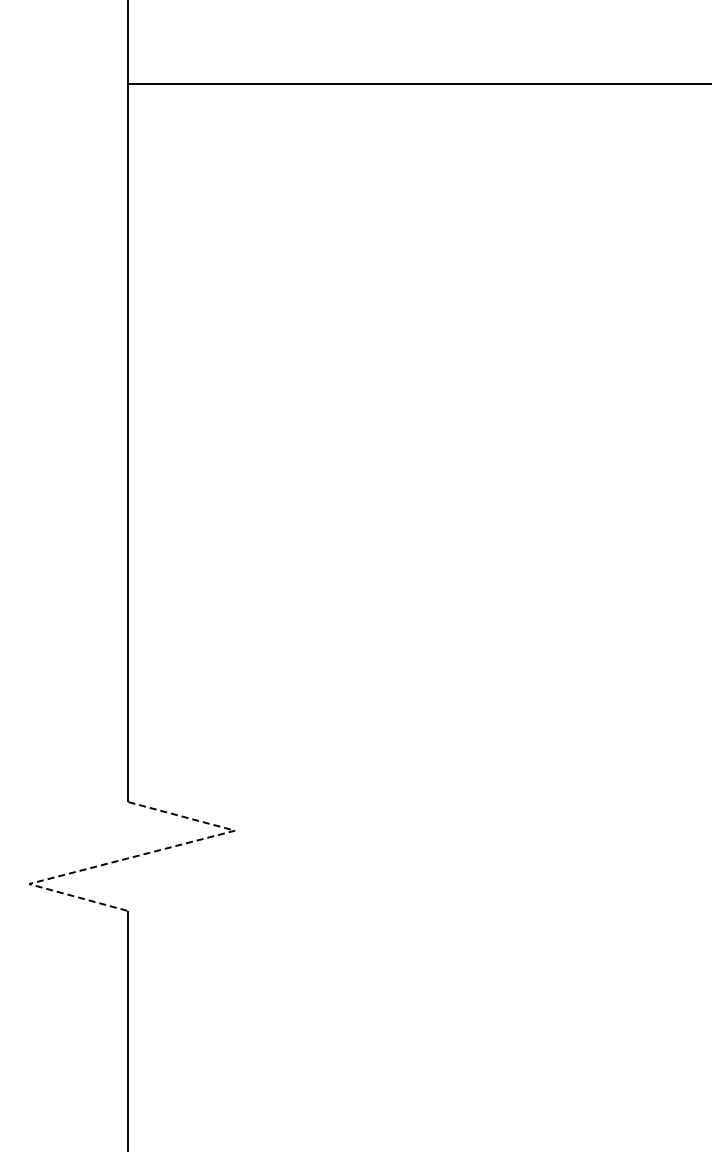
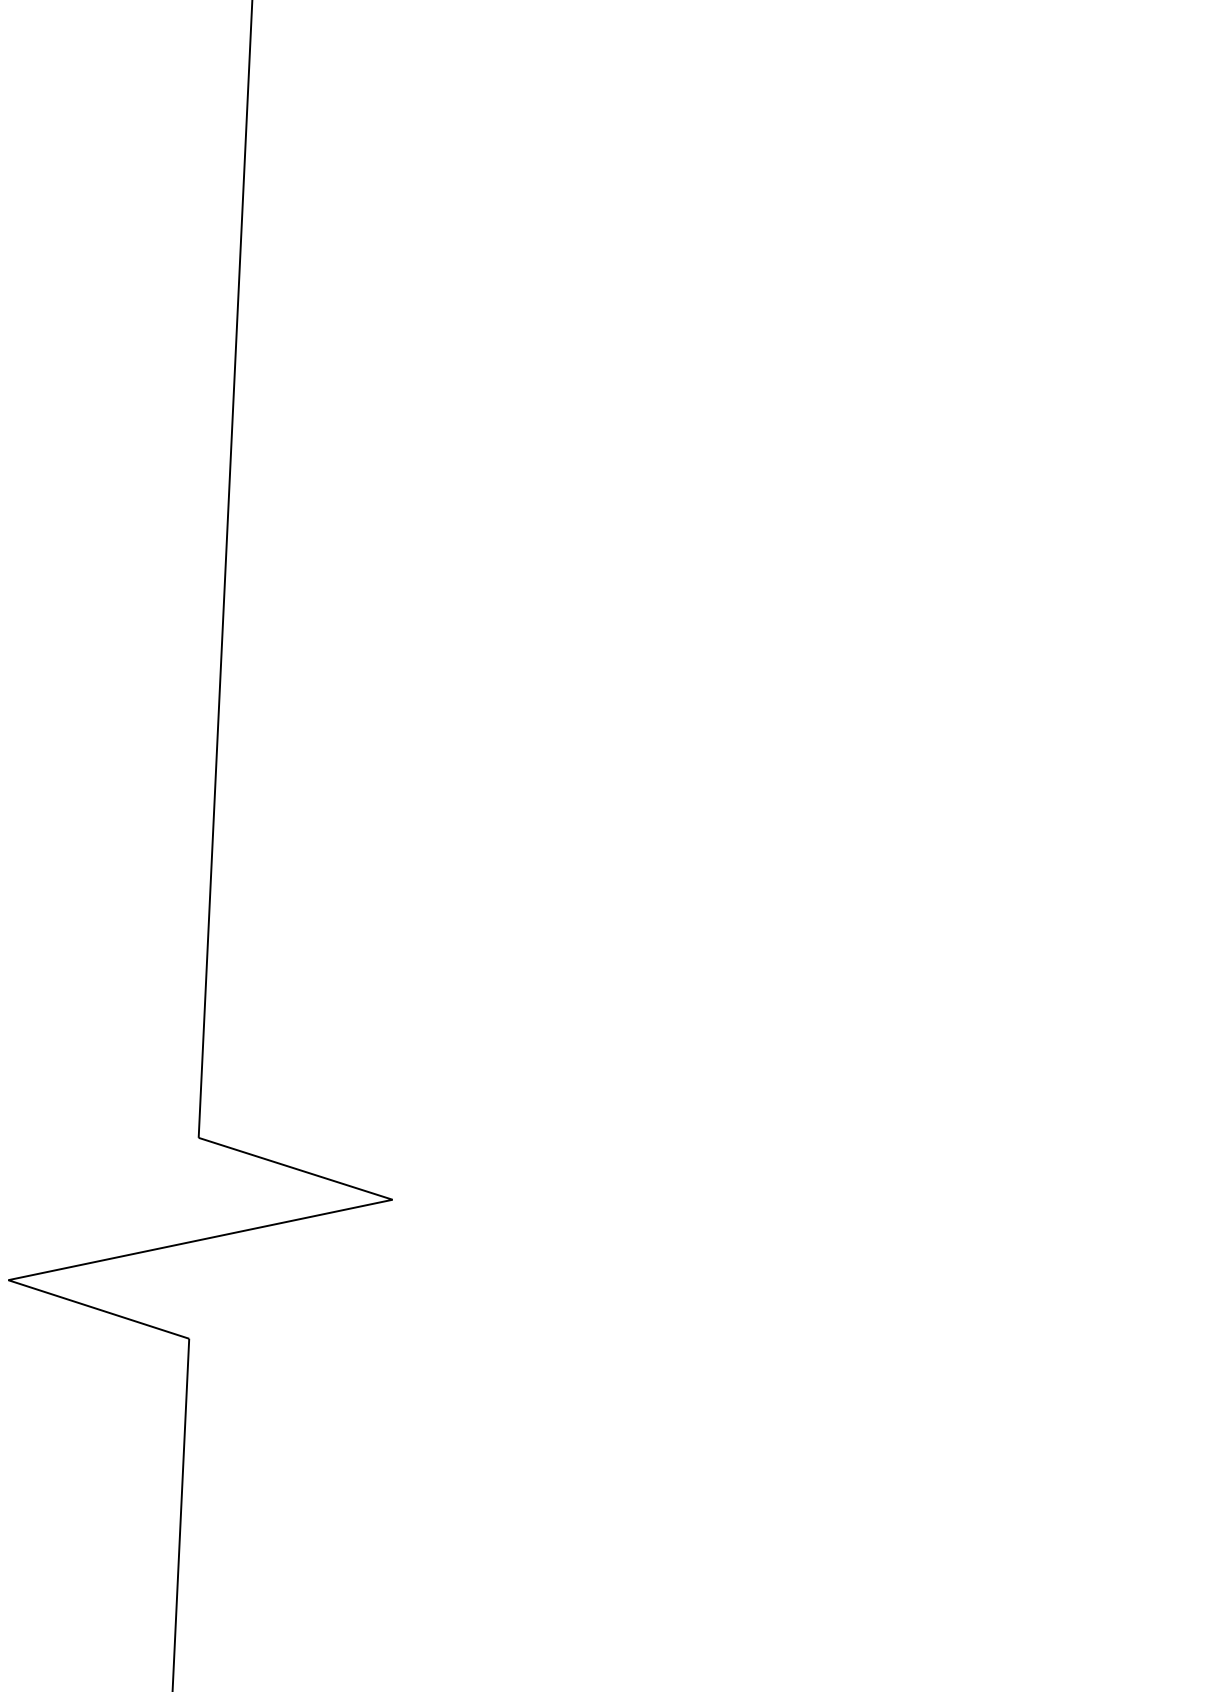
line: (135, 856) -> (206, 1238), dashed -> solid

